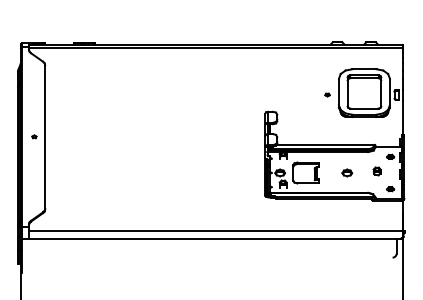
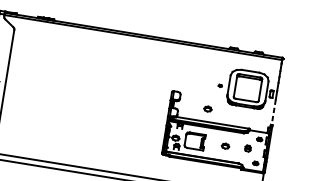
line: (403, 118) -> (273, 112), solid -> dashed
part: (316, 127) -> (208, 108), added

